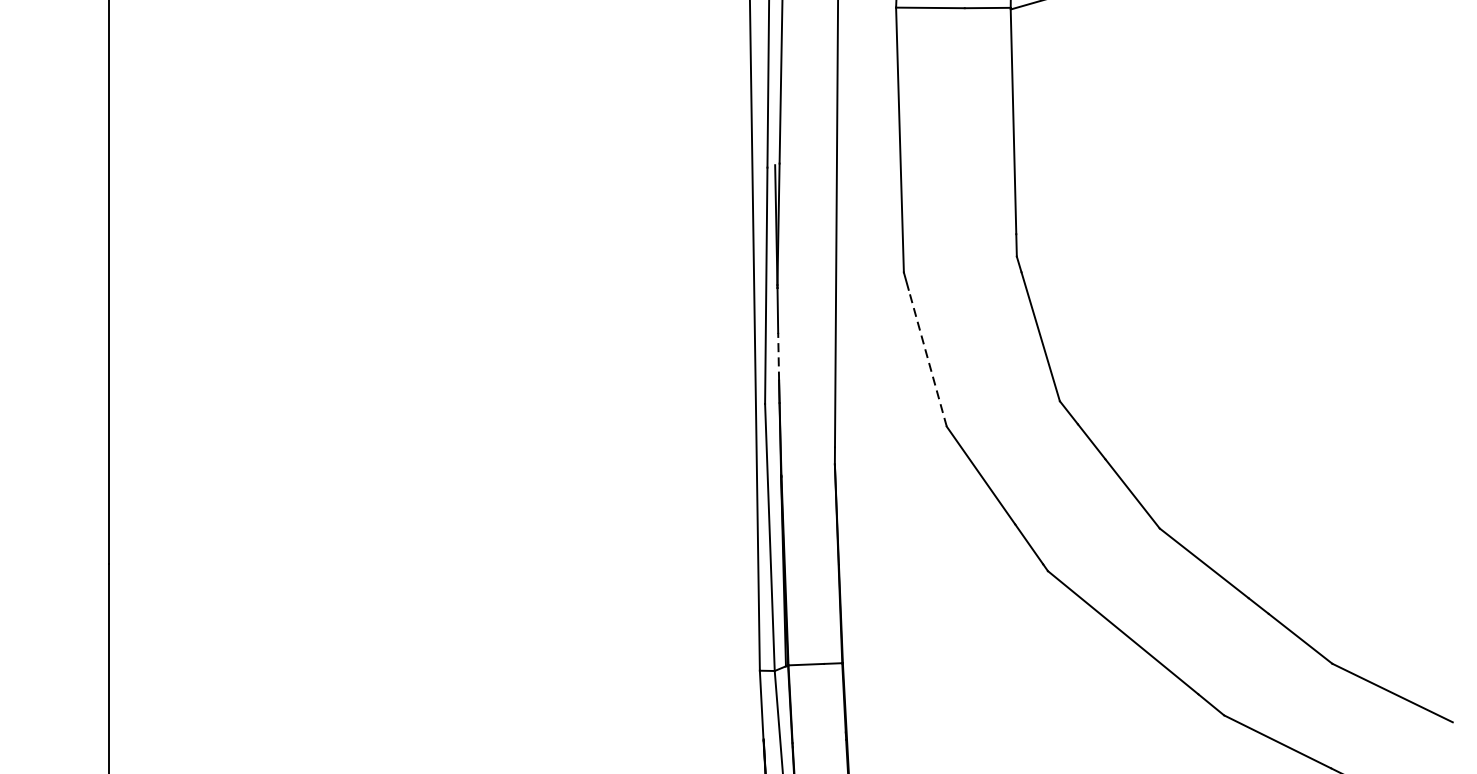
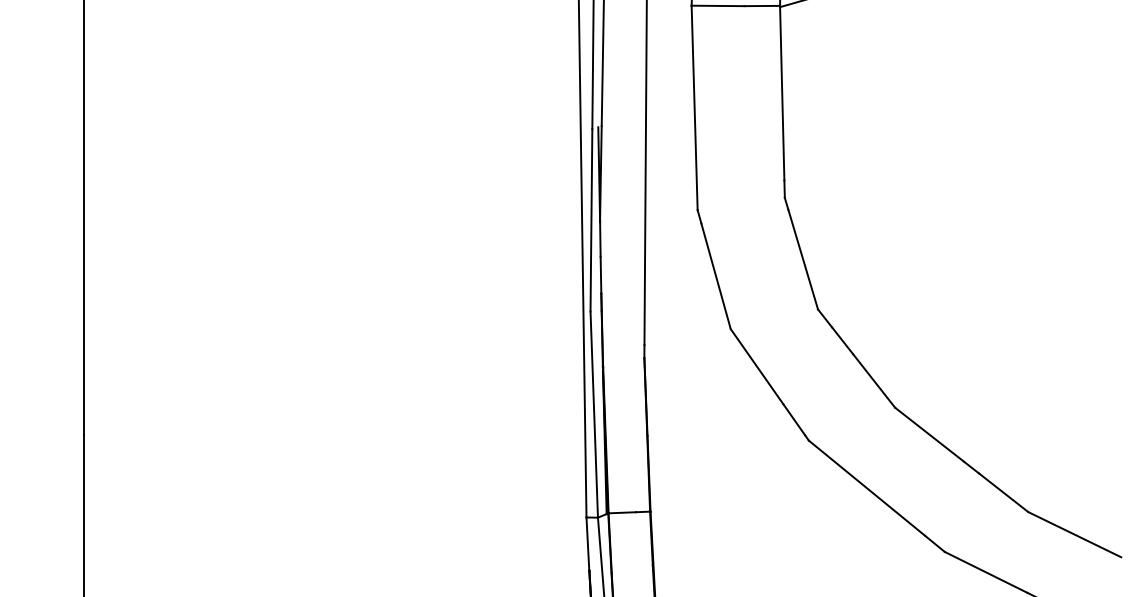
line: (778, 355) -> (600, 274), dashed -> solid
line: (928, 358) -> (716, 276), dashed -> solid

